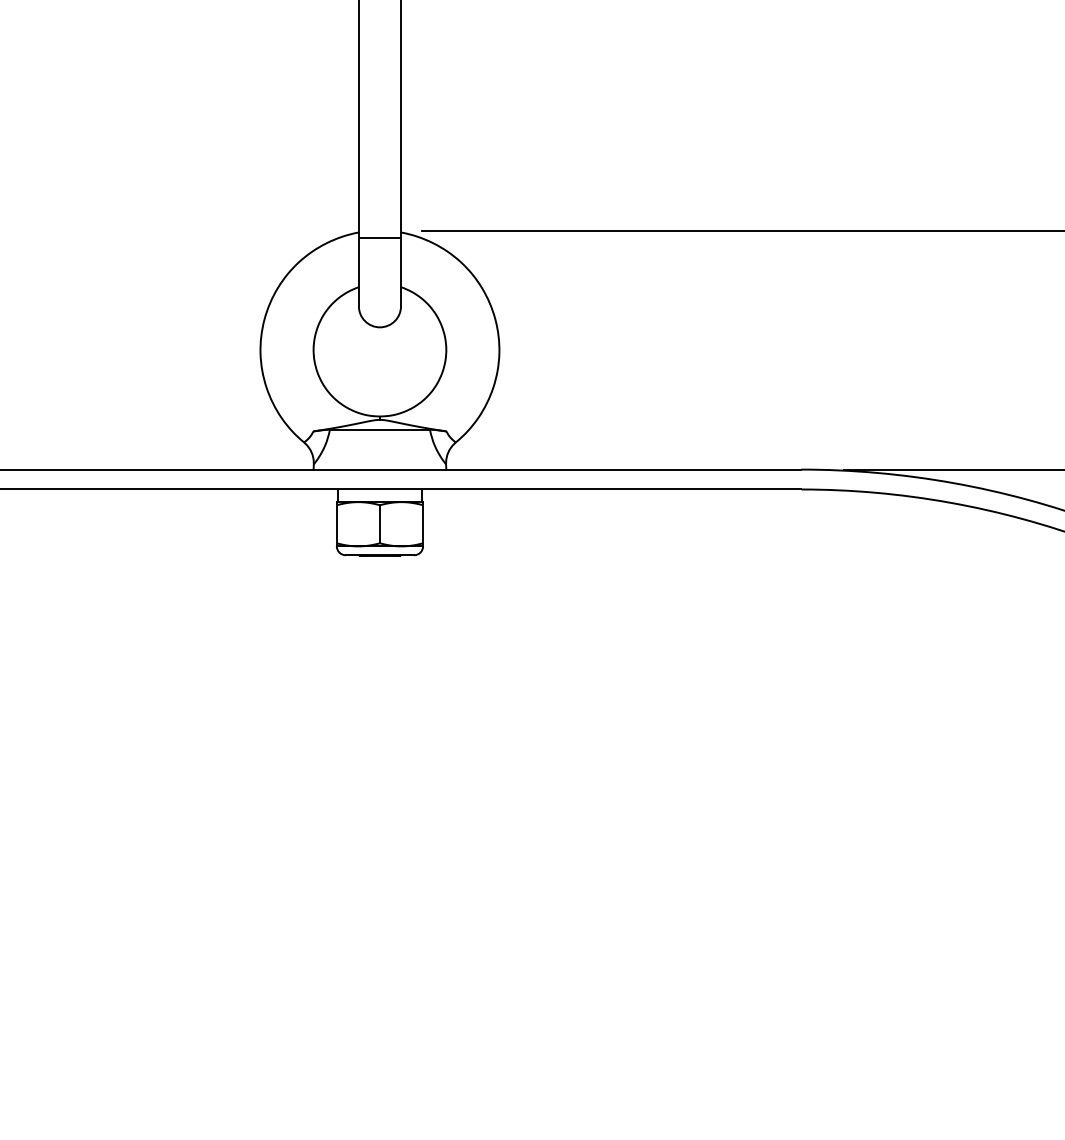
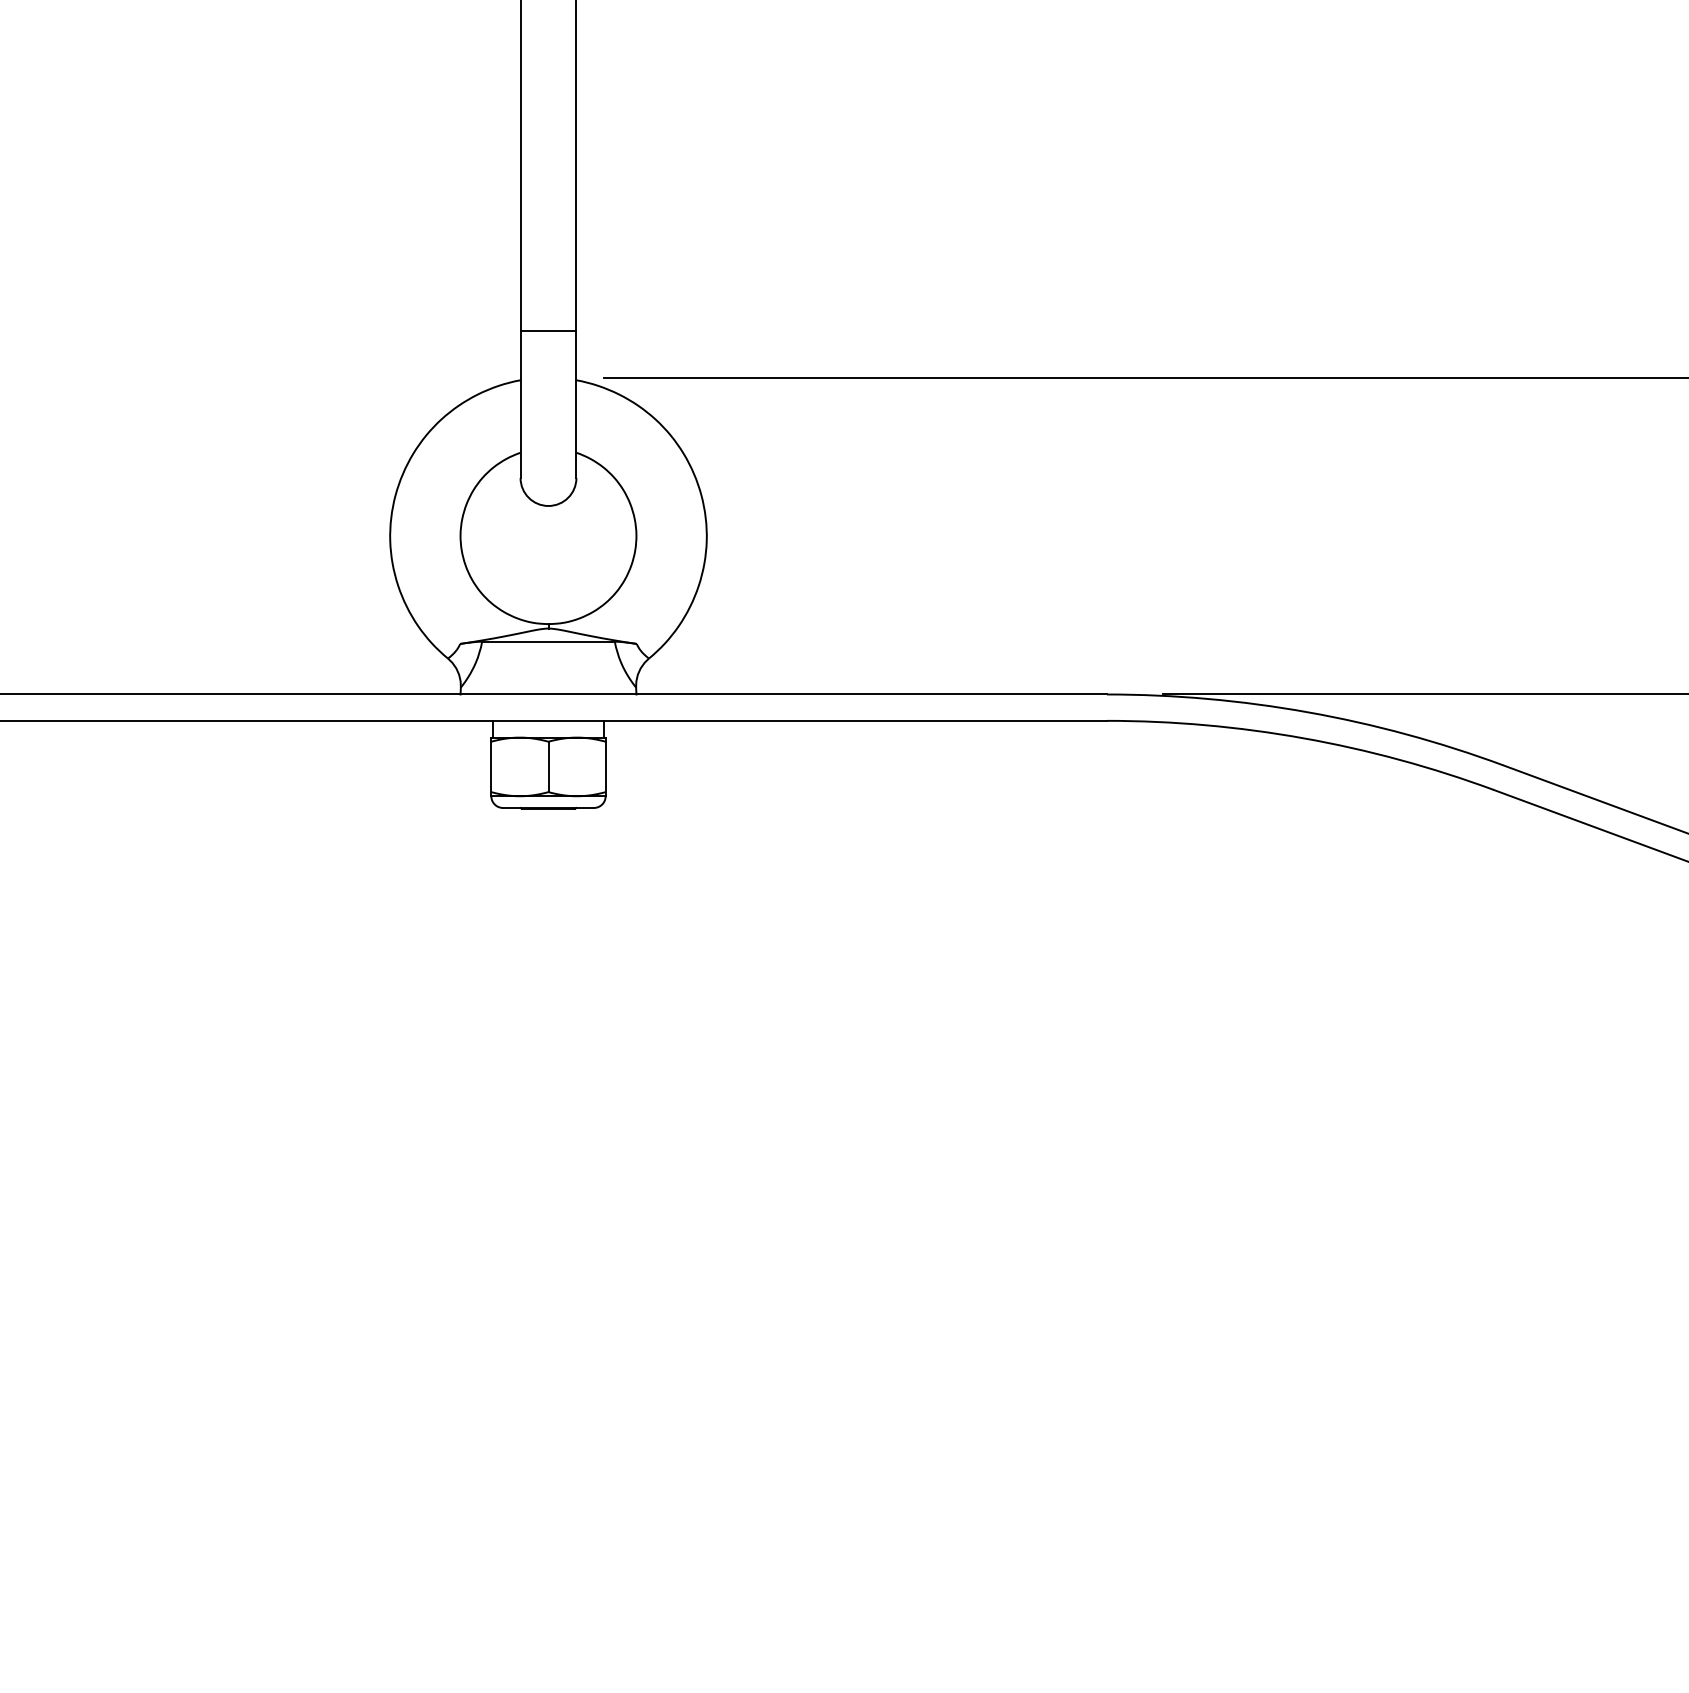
line: (379, 237) -> (548, 331), moved

